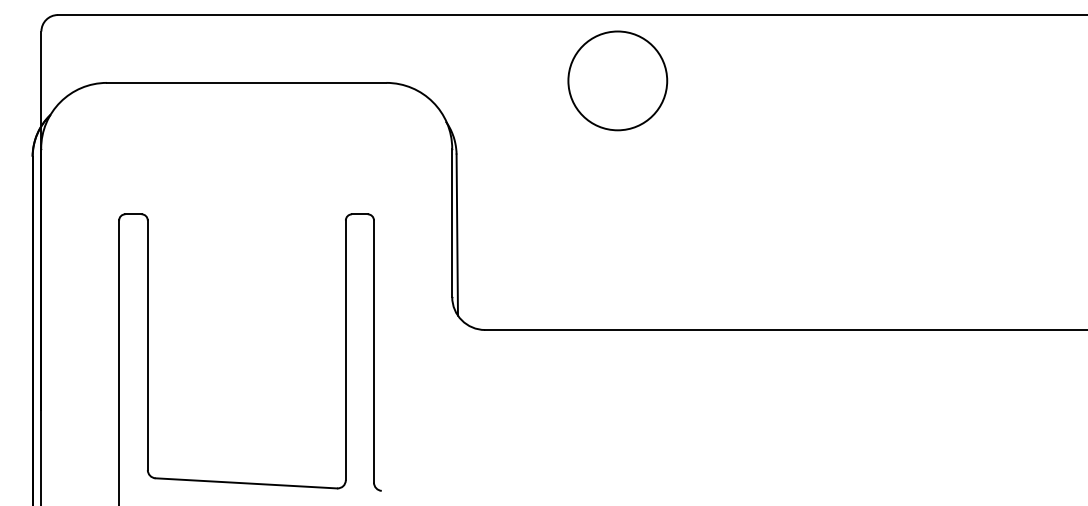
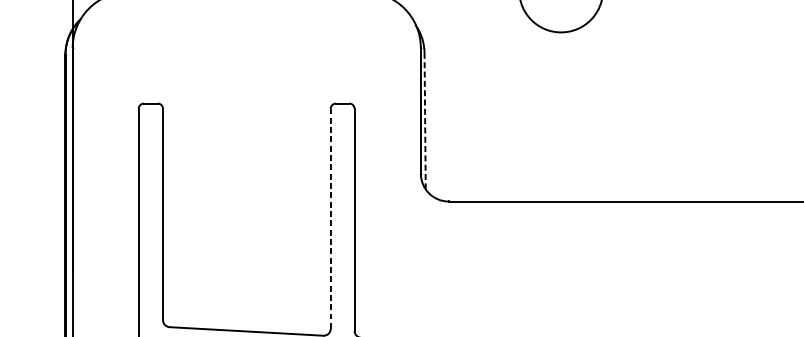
line: (457, 235) -> (425, 121), solid -> dashed
line: (345, 350) -> (330, 218), solid -> dashed

